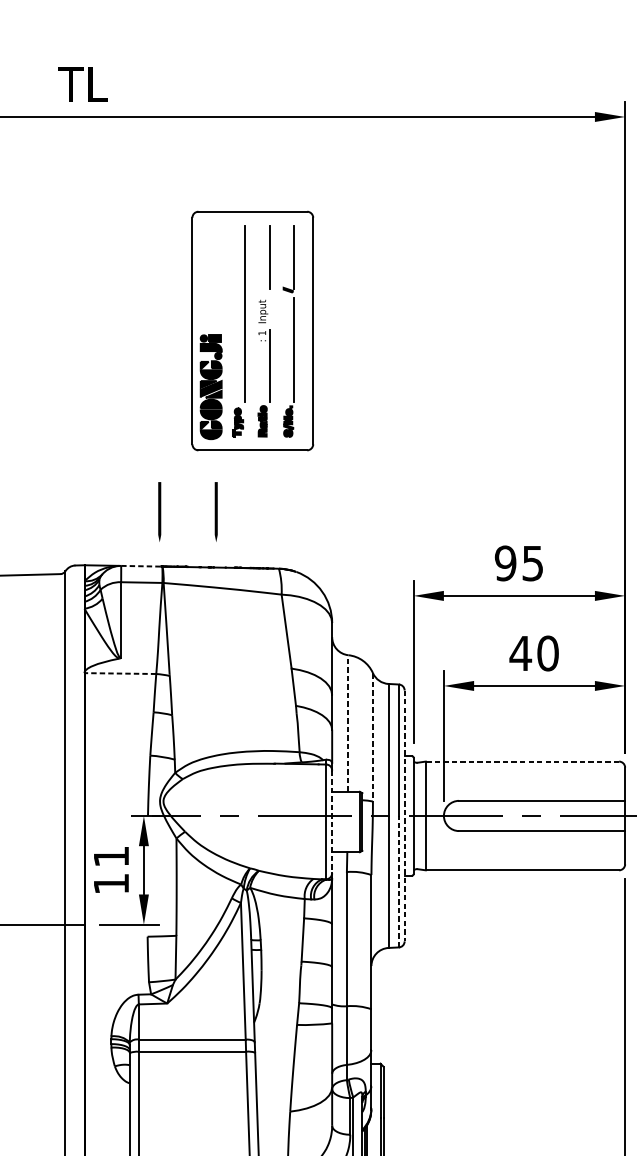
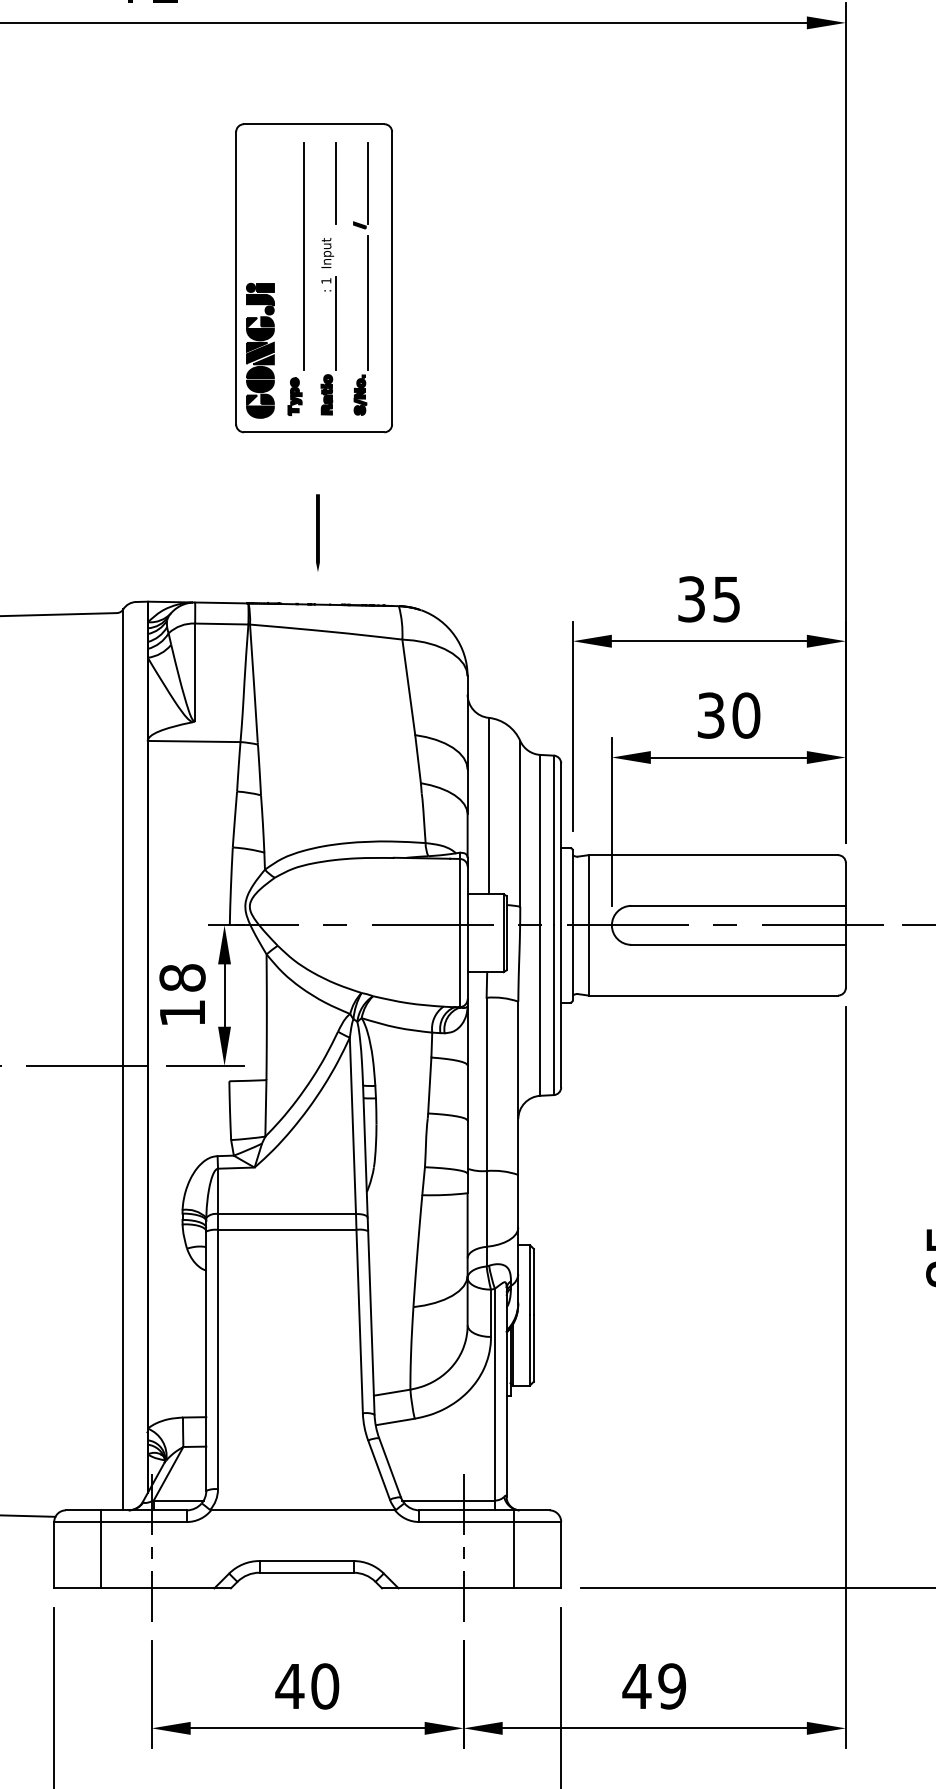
part: (252, 331) -> (313, 278), moved
line: (159, 511) -> (244, 532), removed
text: (505, 563) -> (691, 599), 95 -> 35
line: (141, 565) -> (221, 602), dashed -> solid
text: (520, 653) -> (710, 715), 40 -> 30
line: (119, 673) -> (193, 741), dashed -> solid
line: (348, 723) -> (488, 805), dashed -> solid
line: (373, 737) -> (520, 823), dashed -> solid
line: (522, 761) -> (713, 855), dashed -> solid
line: (404, 816) -> (561, 925), dashed -> solid
line: (332, 822) -> (467, 933), dashed -> solid
text: (111, 856) -> (182, 977), 11 -> 18
line: (398, 881) -> (553, 1010), dashed -> solid

